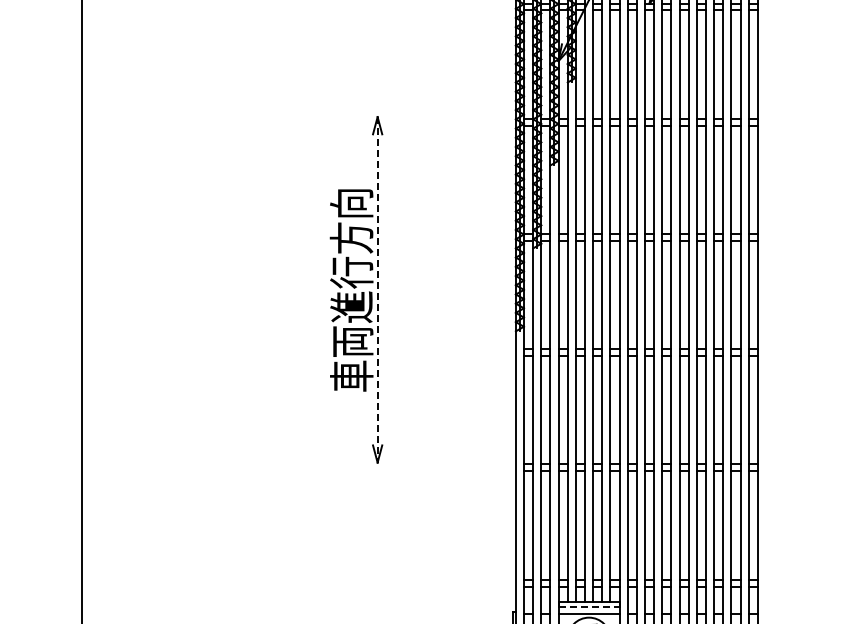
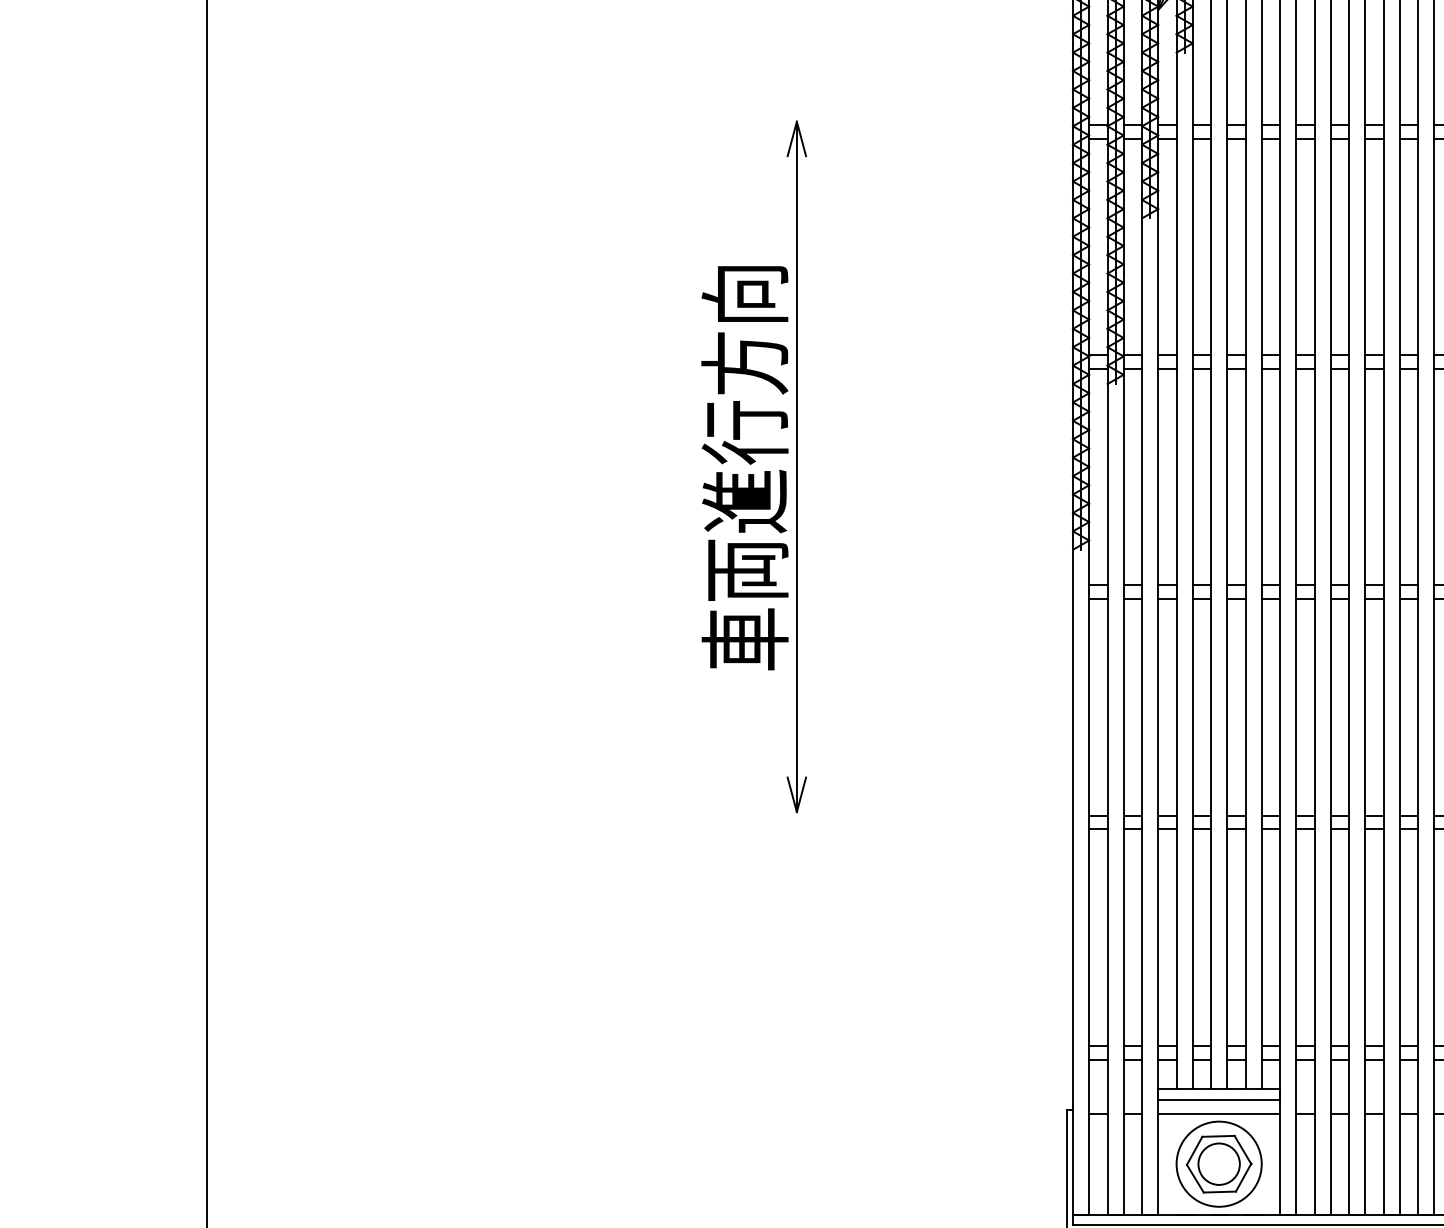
line: (377, 289) -> (796, 466), dashed -> solid
line: (589, 606) -> (1220, 1099), dashed -> solid

